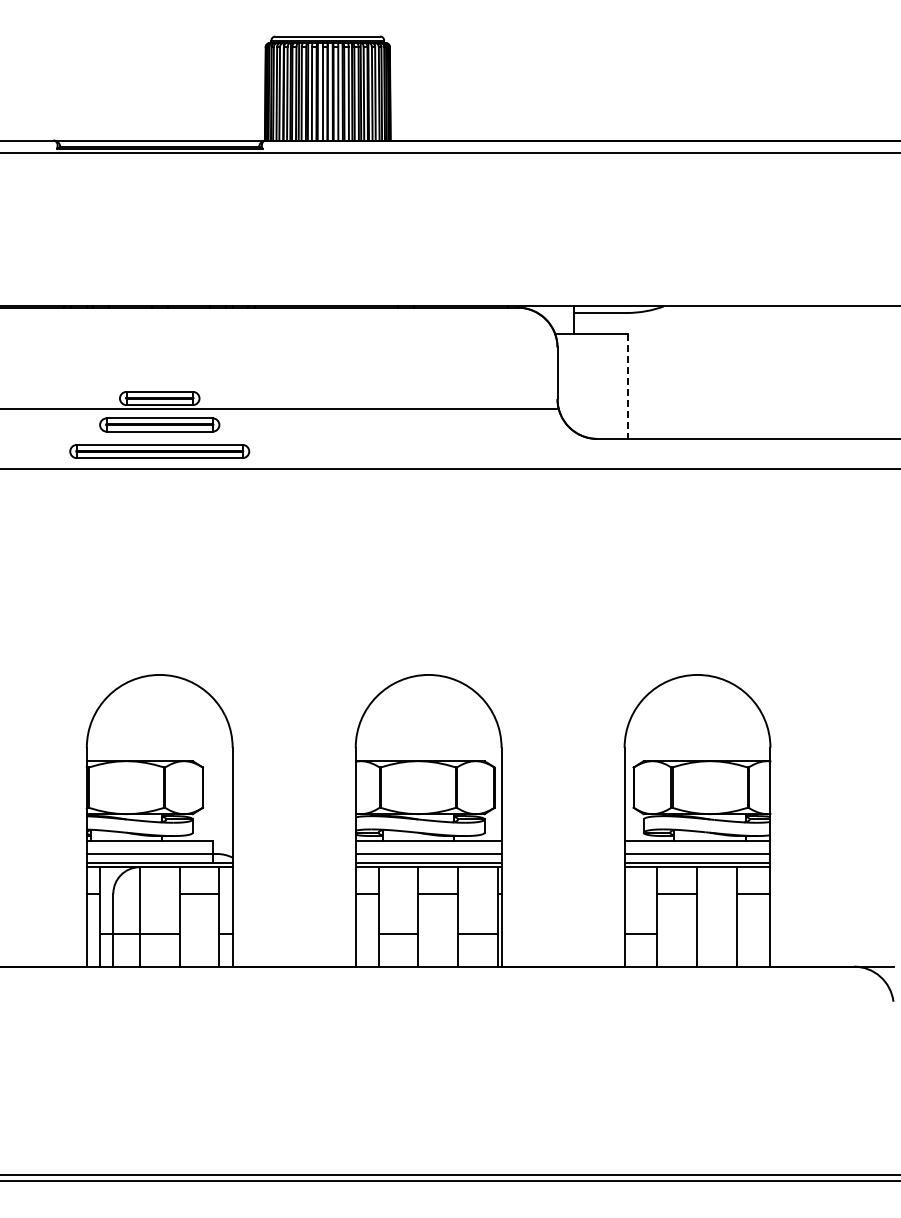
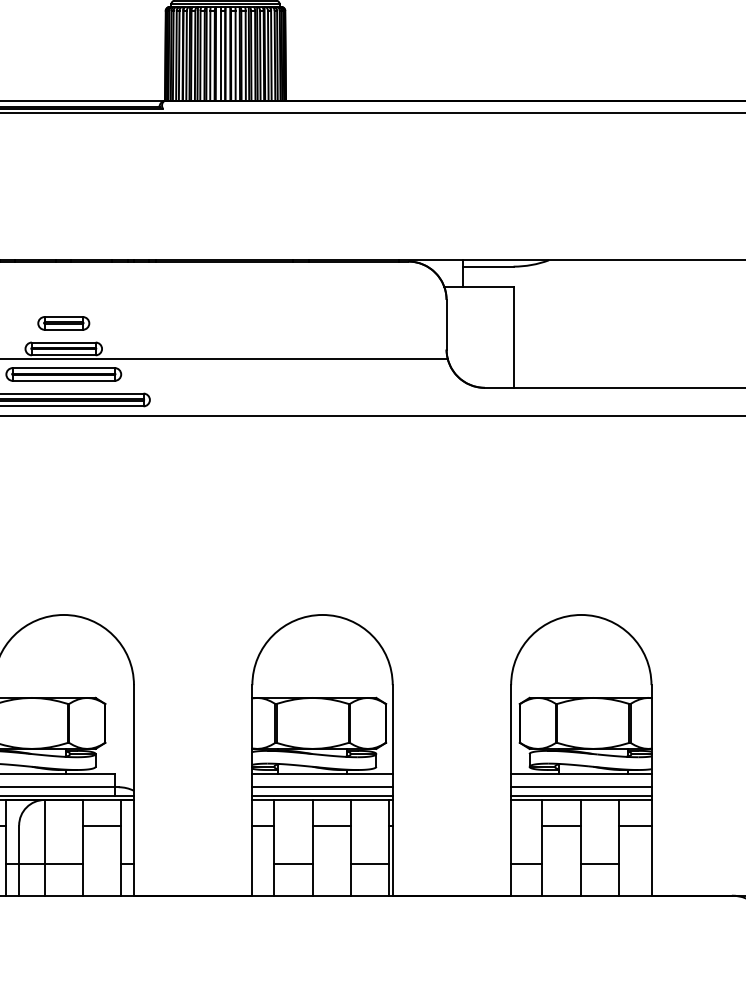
part: (159, 371) -> (63, 322), added
line: (627, 387) -> (513, 338), dashed -> solid
line: (716, 933) -> (599, 863), added

